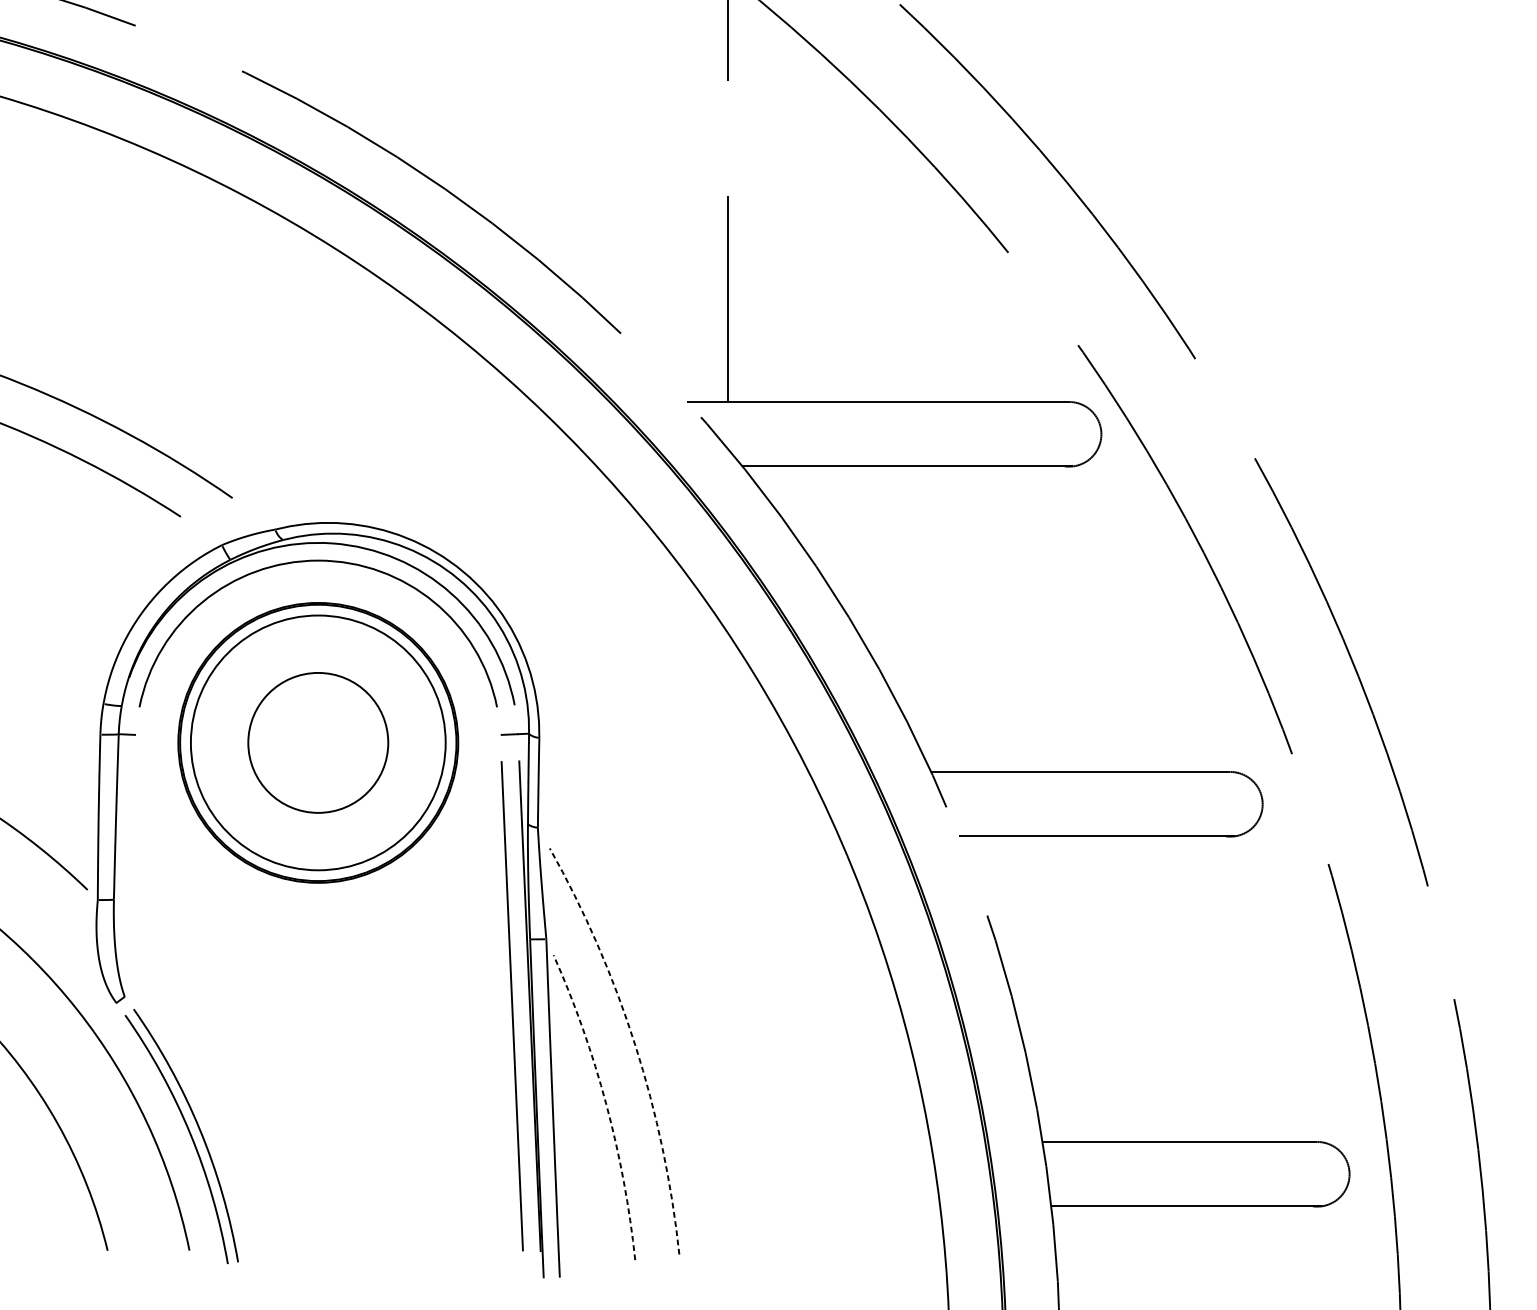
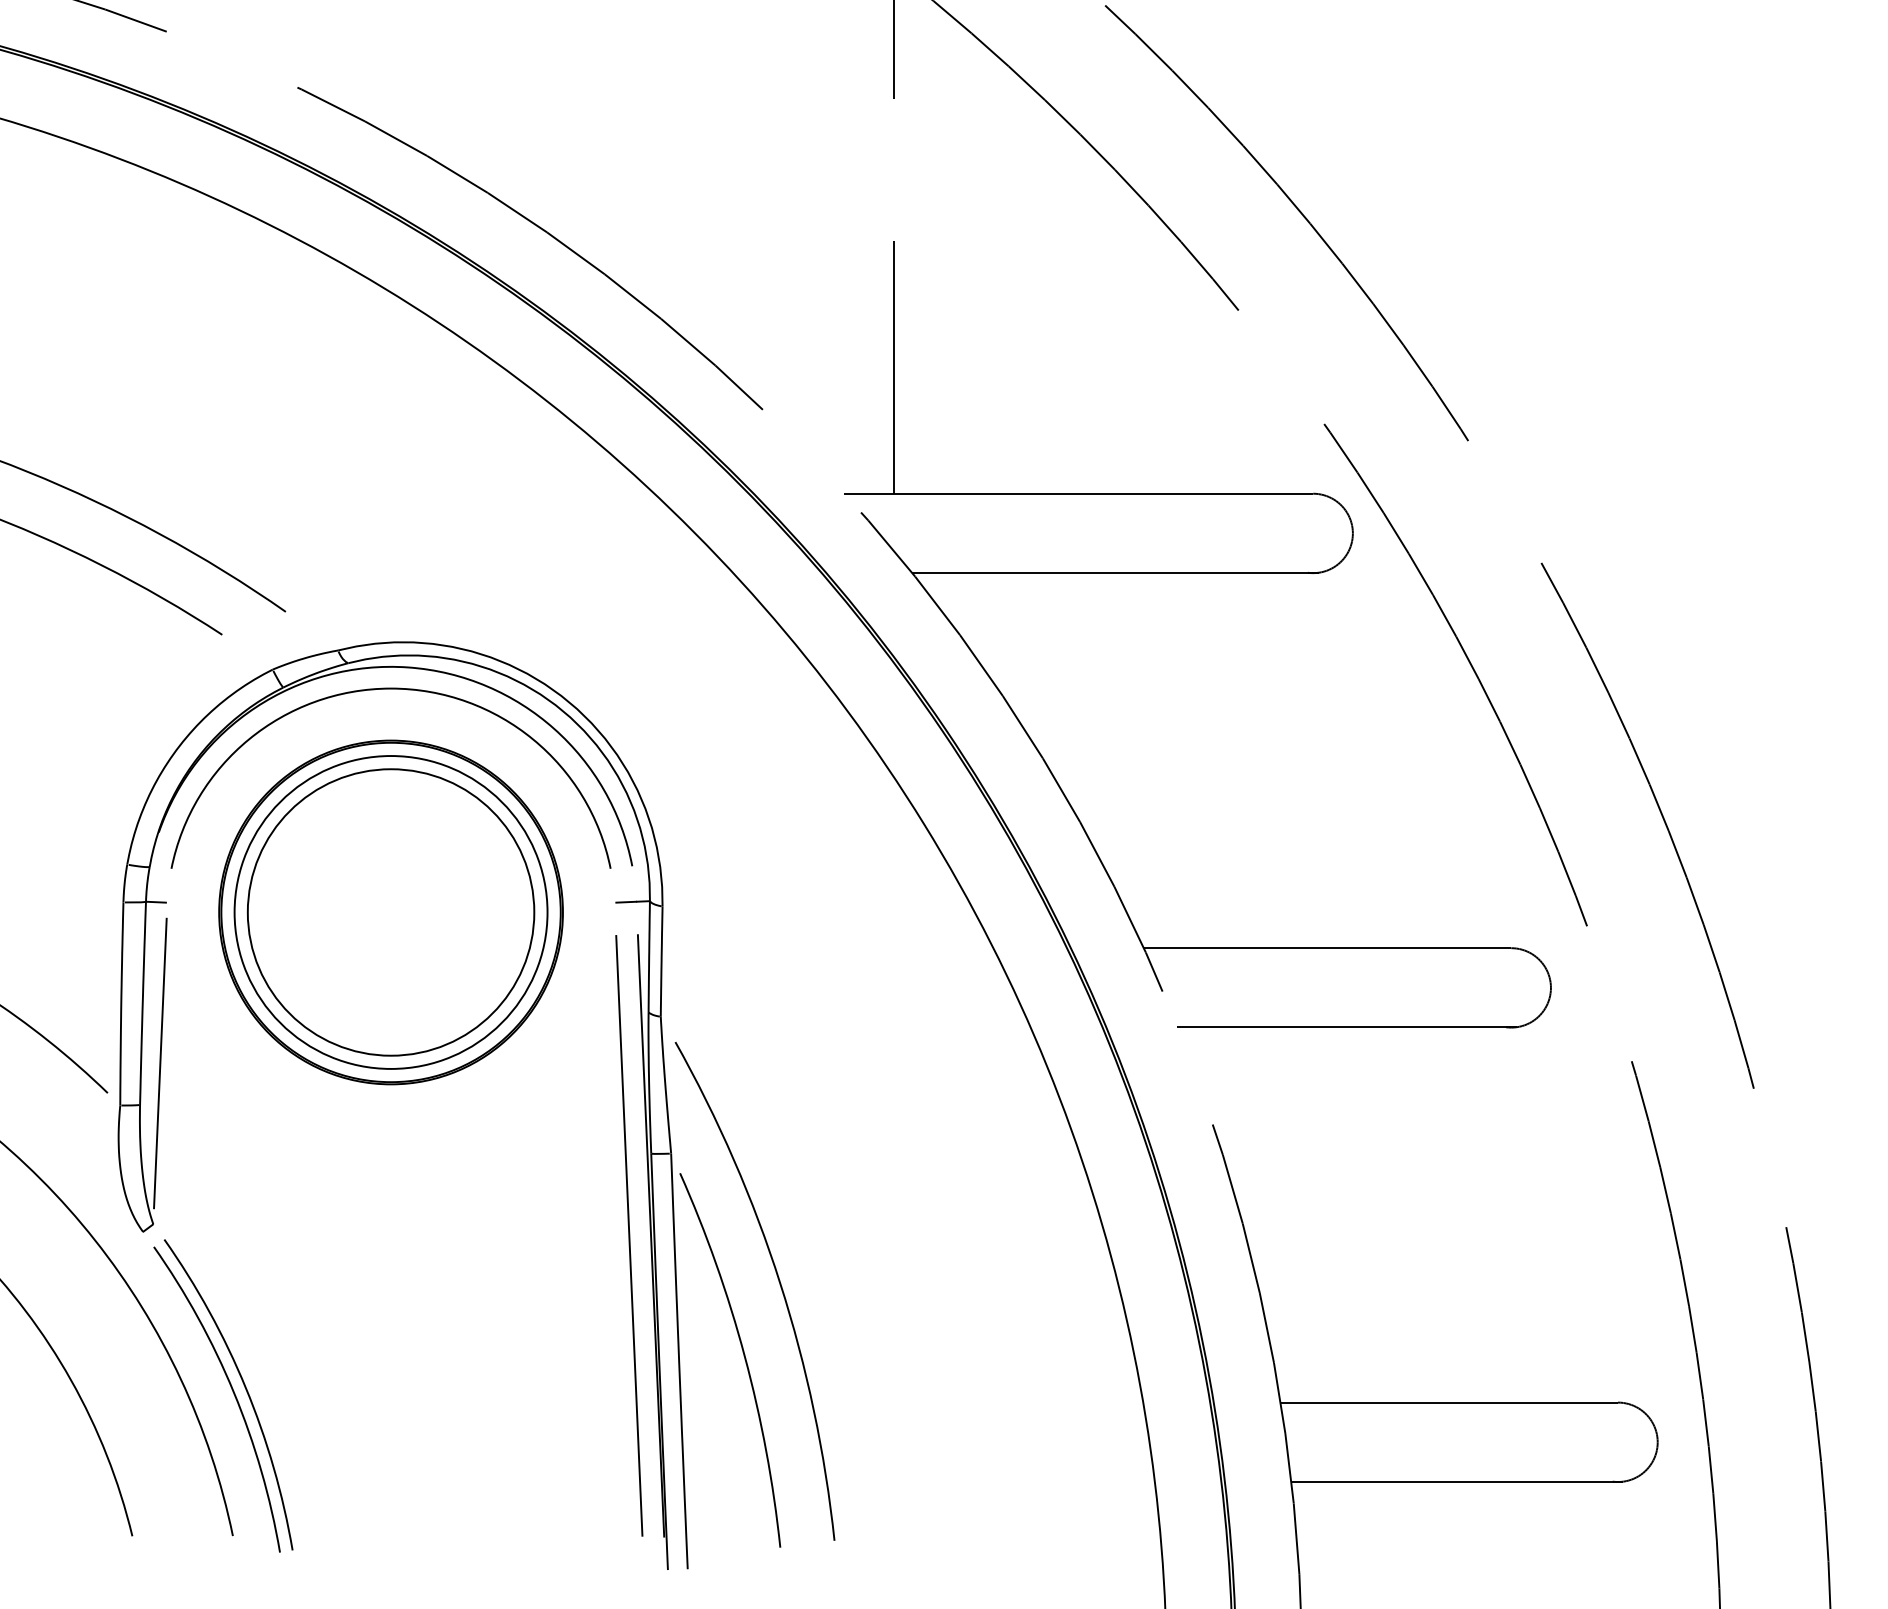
circle: (317, 742) -> (390, 912), size x1.67
line: (130, 865) -> (160, 1063), added
arc: (635, 1045) -> (780, 1283), dashed -> solid
arc: (606, 1104) -> (744, 1356), dashed -> solid

